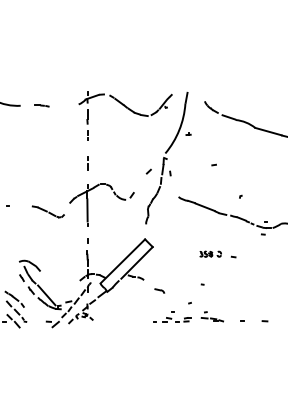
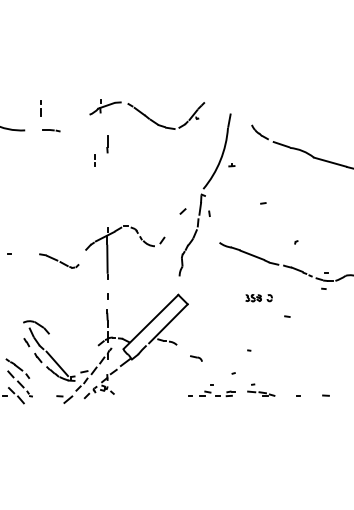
part: (125, 104) -> (147, 114), moved
line: (87, 135) -> (94, 159), moved
line: (87, 163) -> (40, 108), moved
part: (210, 254) -> (258, 298), moved

